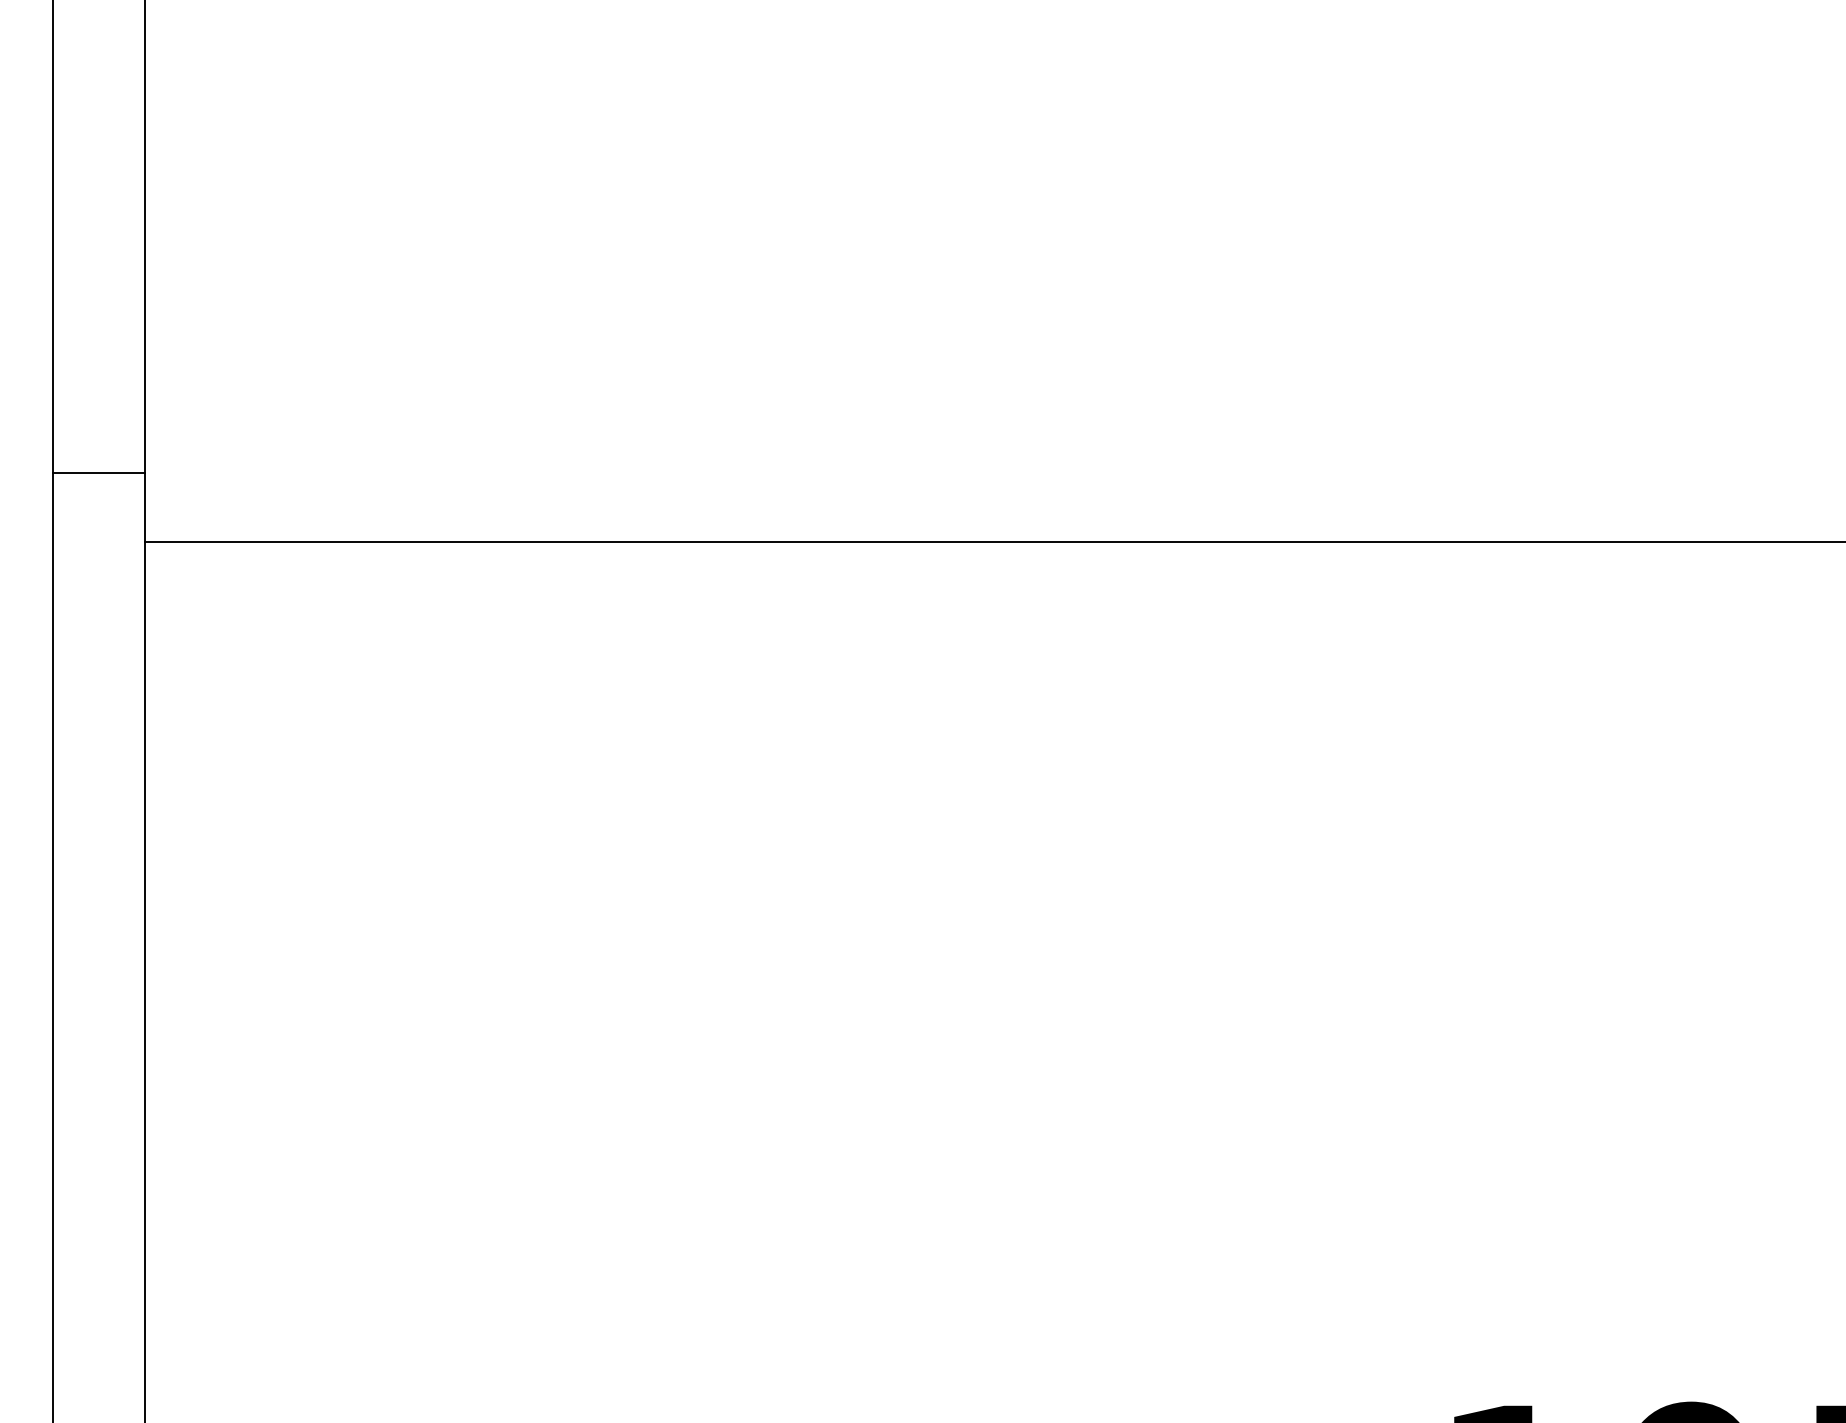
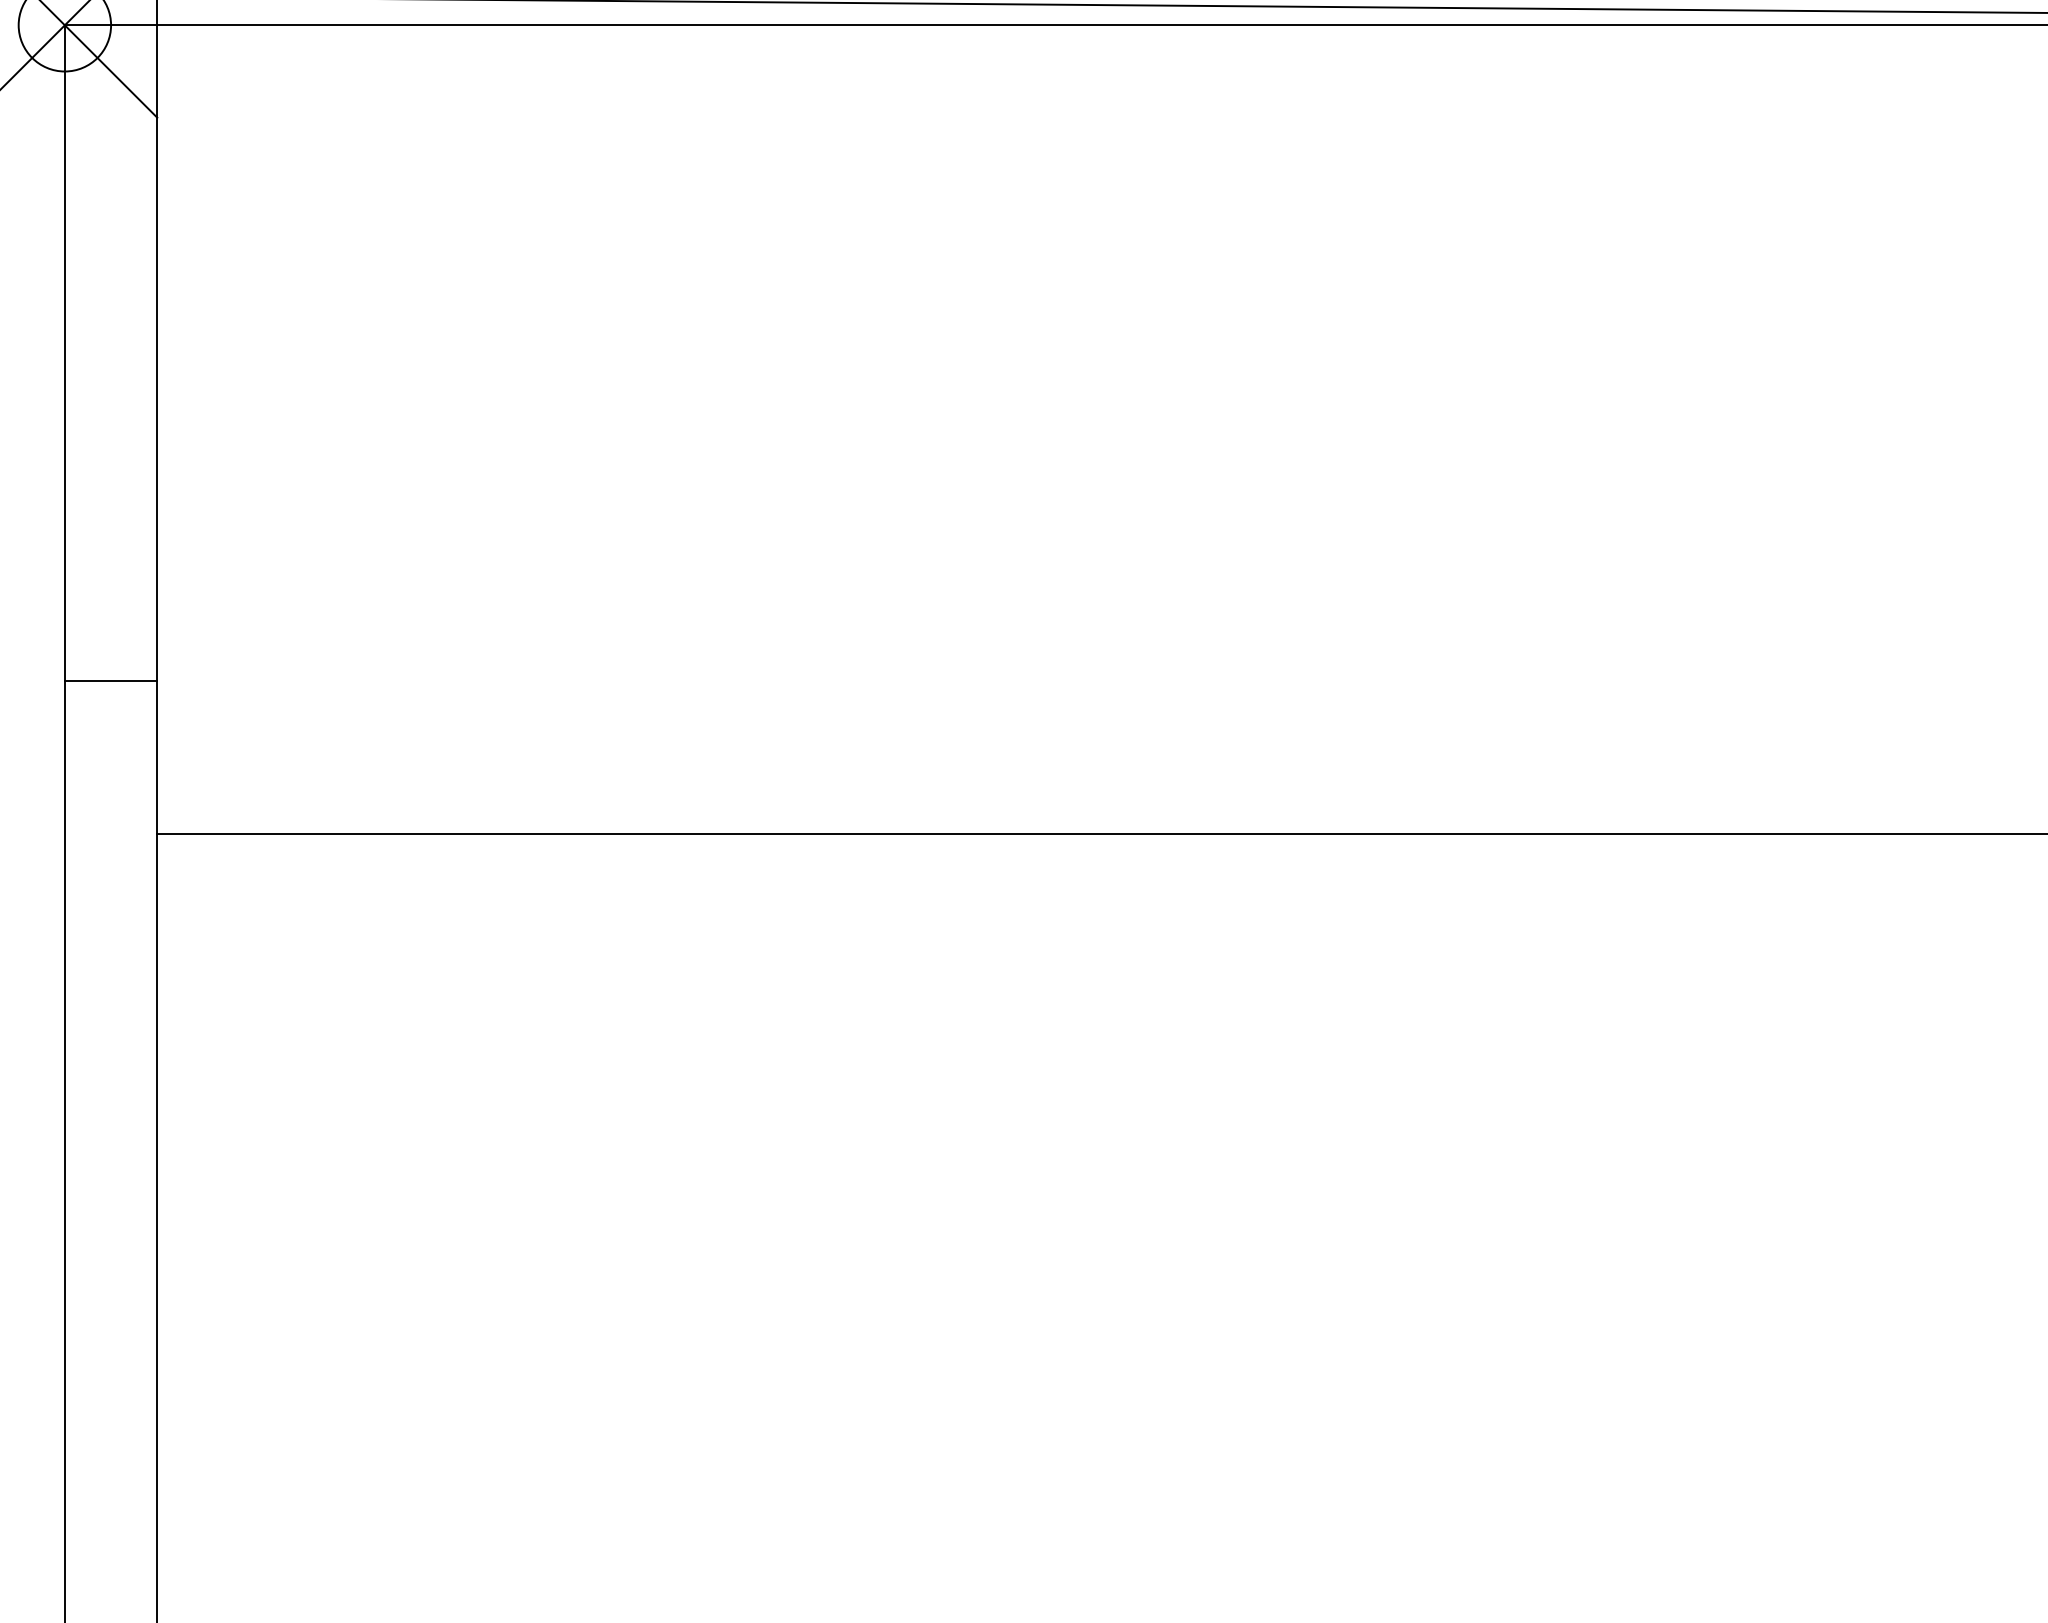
line: (98, 473) -> (110, 680), moved

